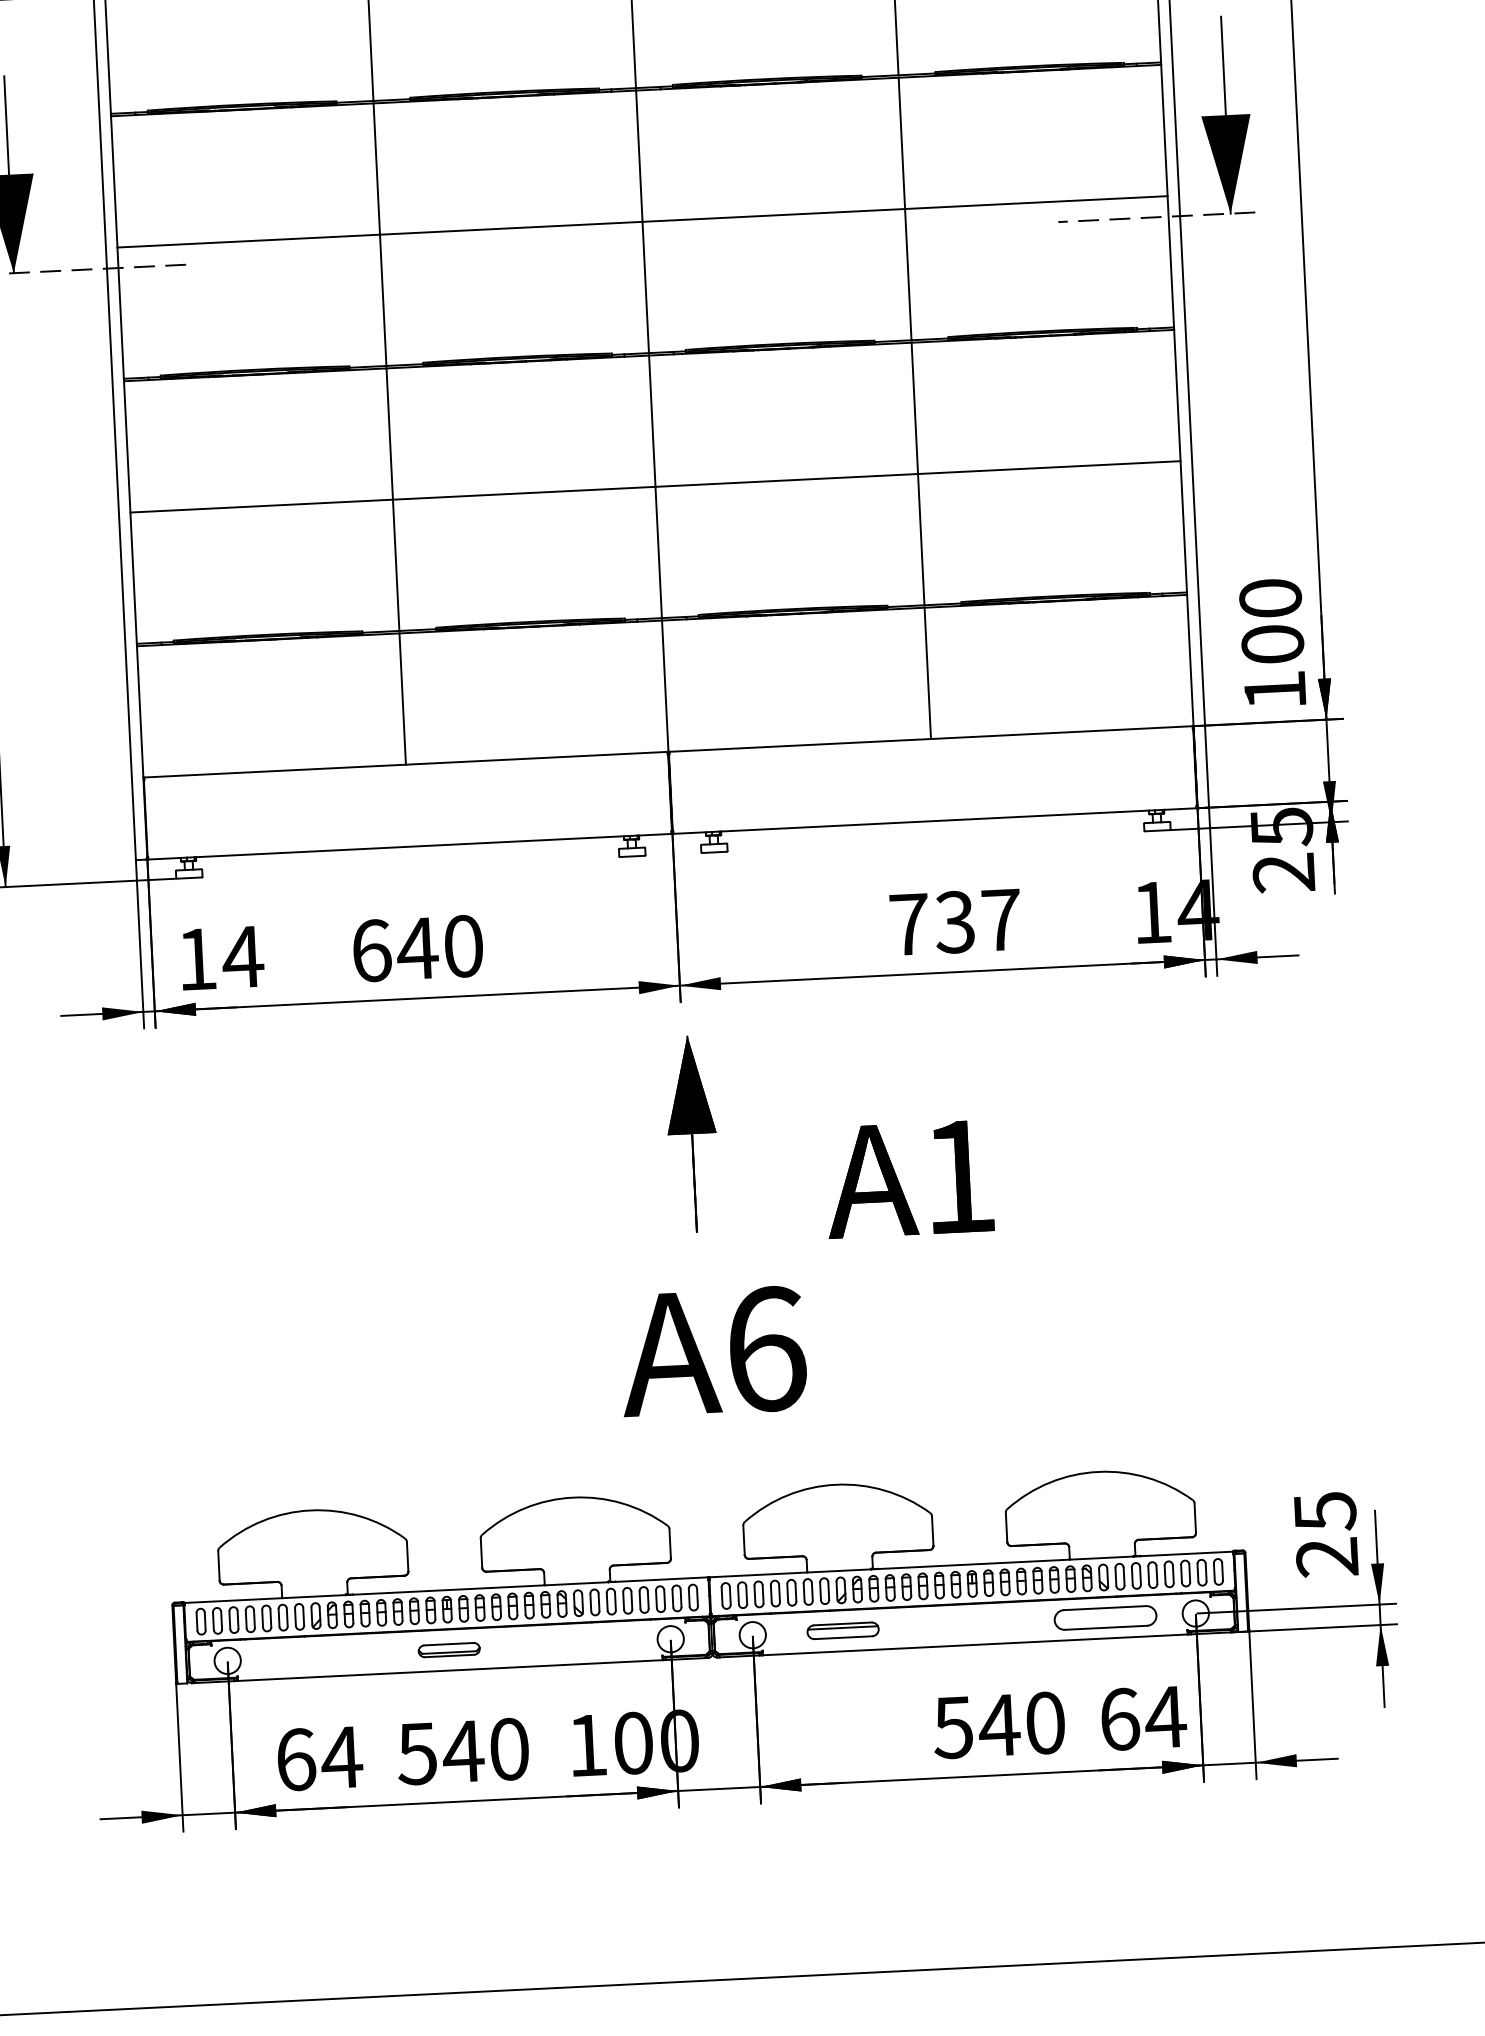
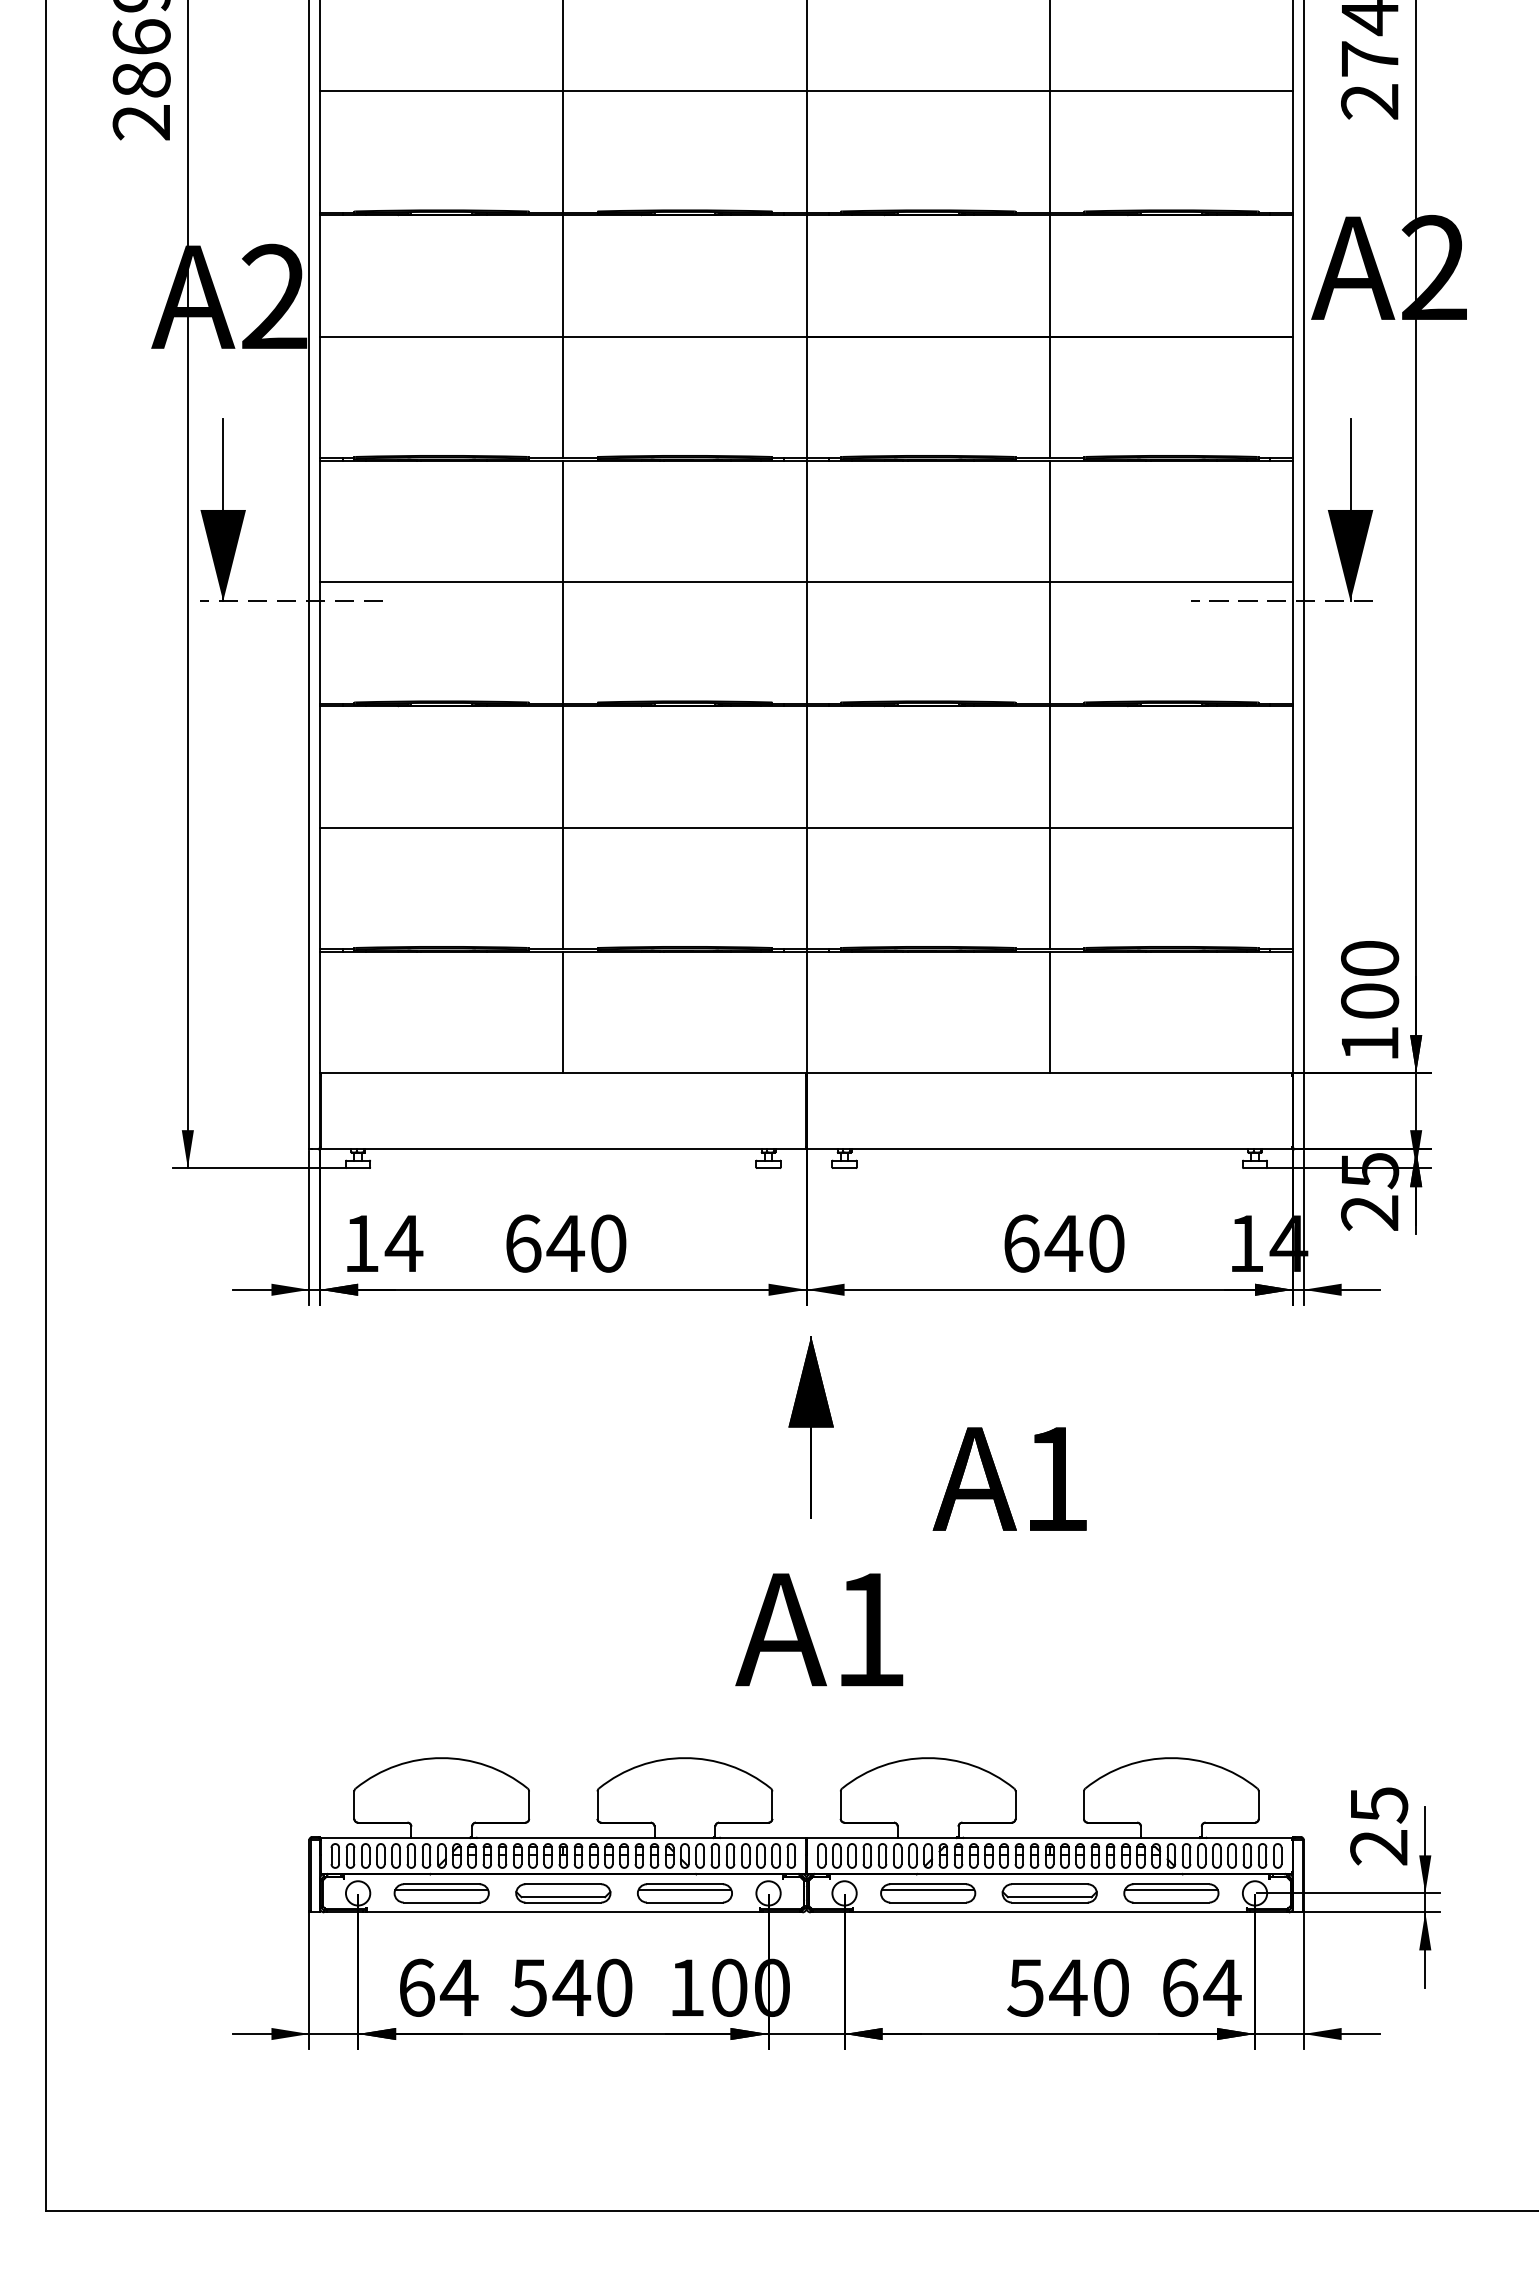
text: (955, 922) -> (1064, 1243), 737 -> 640
text: (767, 1348) -> (871, 1629), 6 -> 1
line: (1105, 1613) -> (1171, 1889), added
part: (973, 1624) -> (1049, 1893), added
part: (843, 1630) -> (928, 1893), size x1.43
part: (580, 1643) -> (684, 1893), added
part: (449, 1650) -> (563, 1893), size x1.67
part: (317, 1656) -> (441, 1893), added

